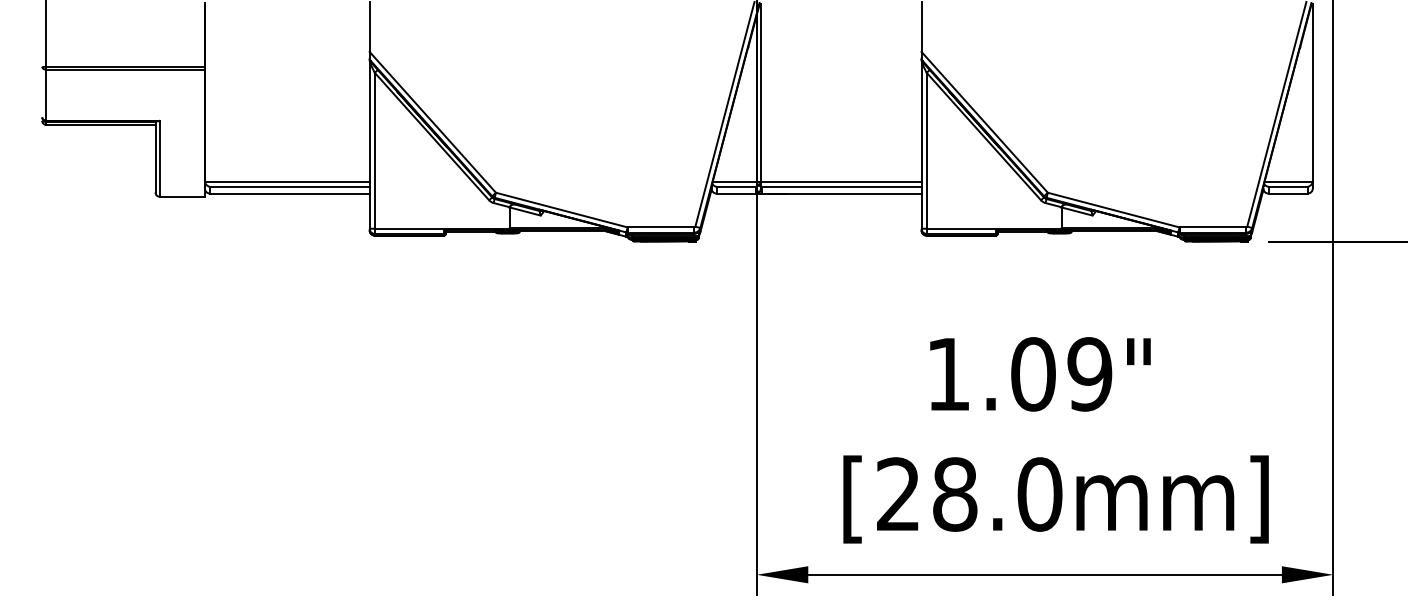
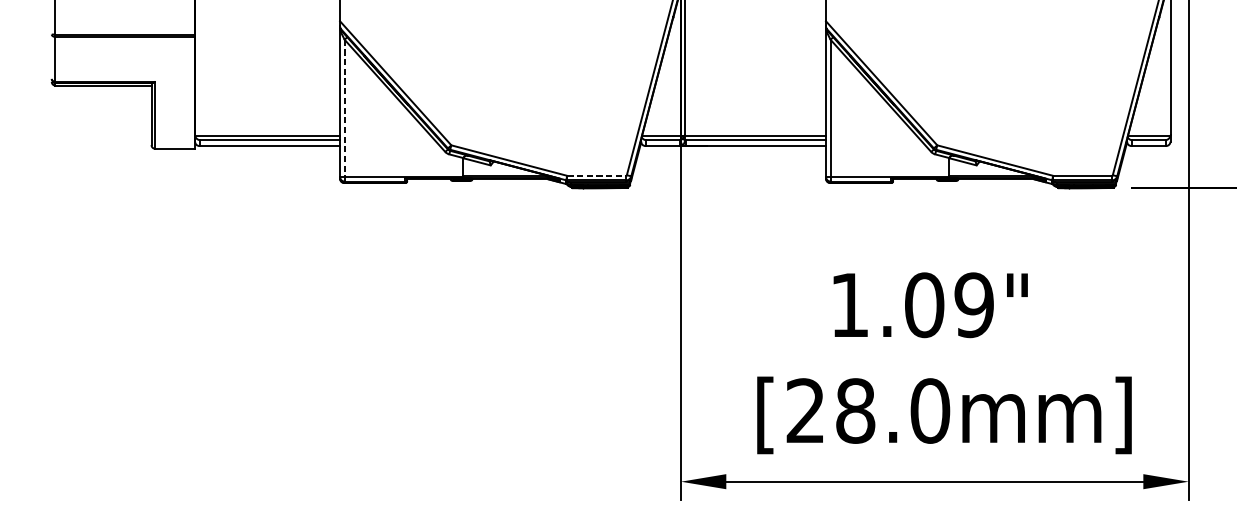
line: (374, 150) -> (344, 108), solid -> dashed
line: (661, 227) -> (597, 175), solid -> dashed

